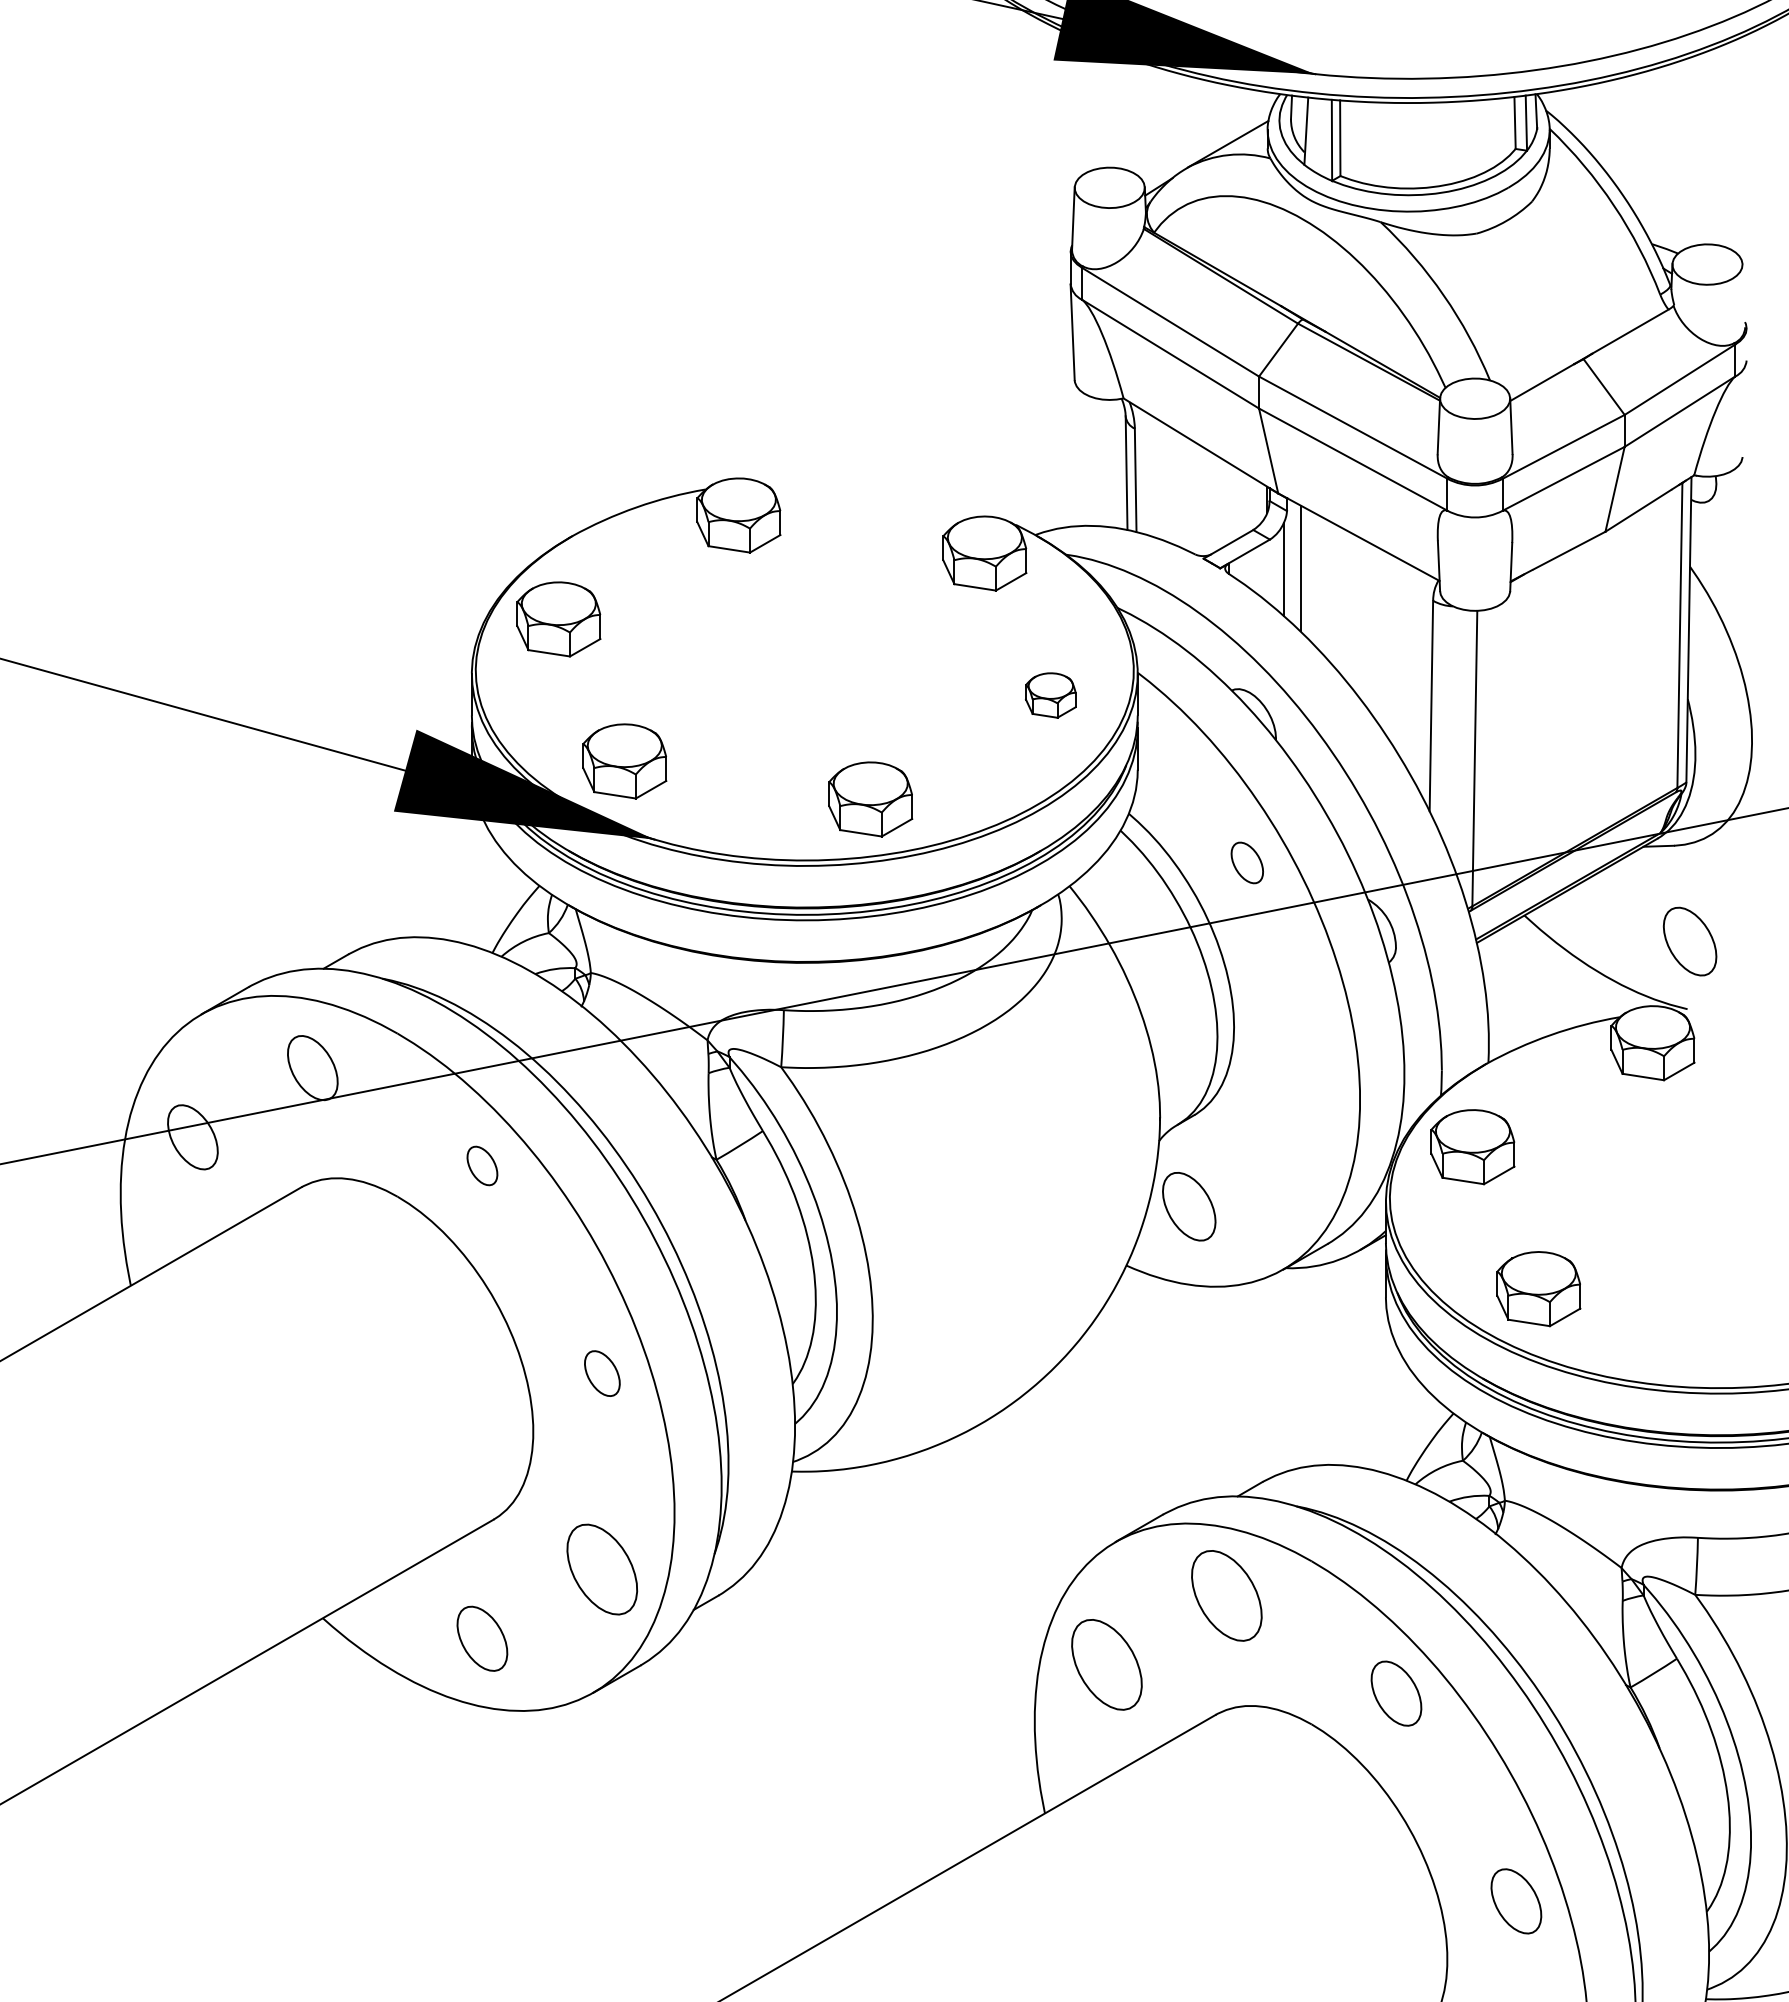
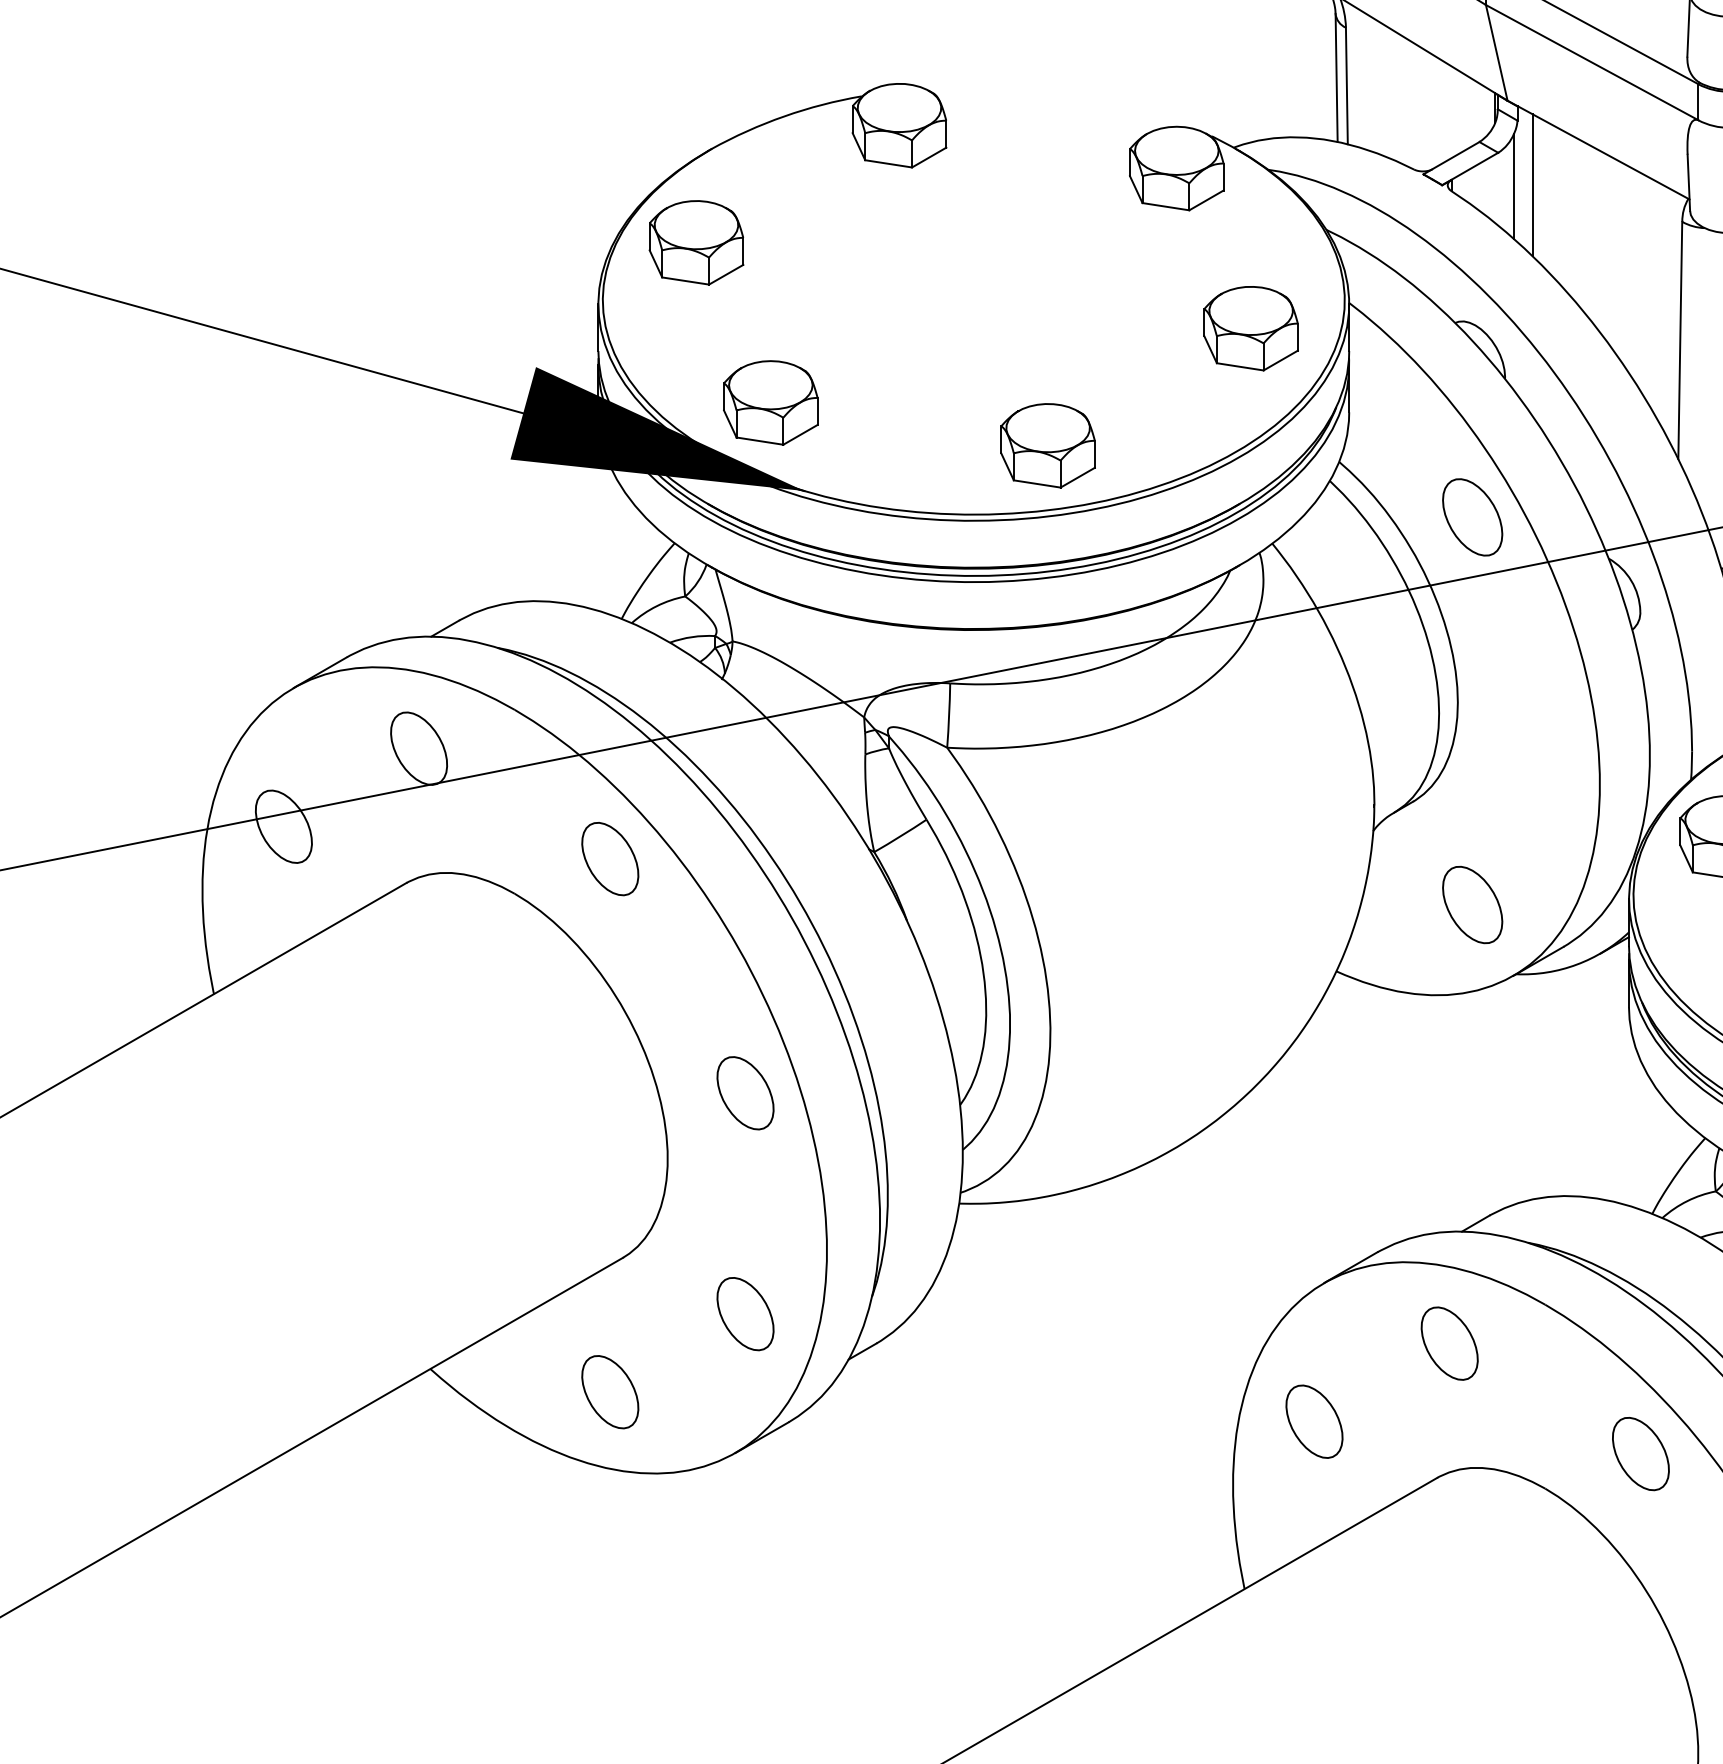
part: (1050, 695) -> (1250, 328), size x1.67
part: (1247, 862) -> (1472, 516), size x1.67
part: (482, 1165) -> (610, 858), size x1.67
part: (1189, 1206) -> (1472, 904), moved
part: (602, 1373) -> (745, 1093), size x1.43
part: (602, 1569) -> (745, 1314), size x0.71
part: (1226, 1595) -> (1449, 1343), size x0.71
part: (1106, 1665) -> (1313, 1422), size x0.71

